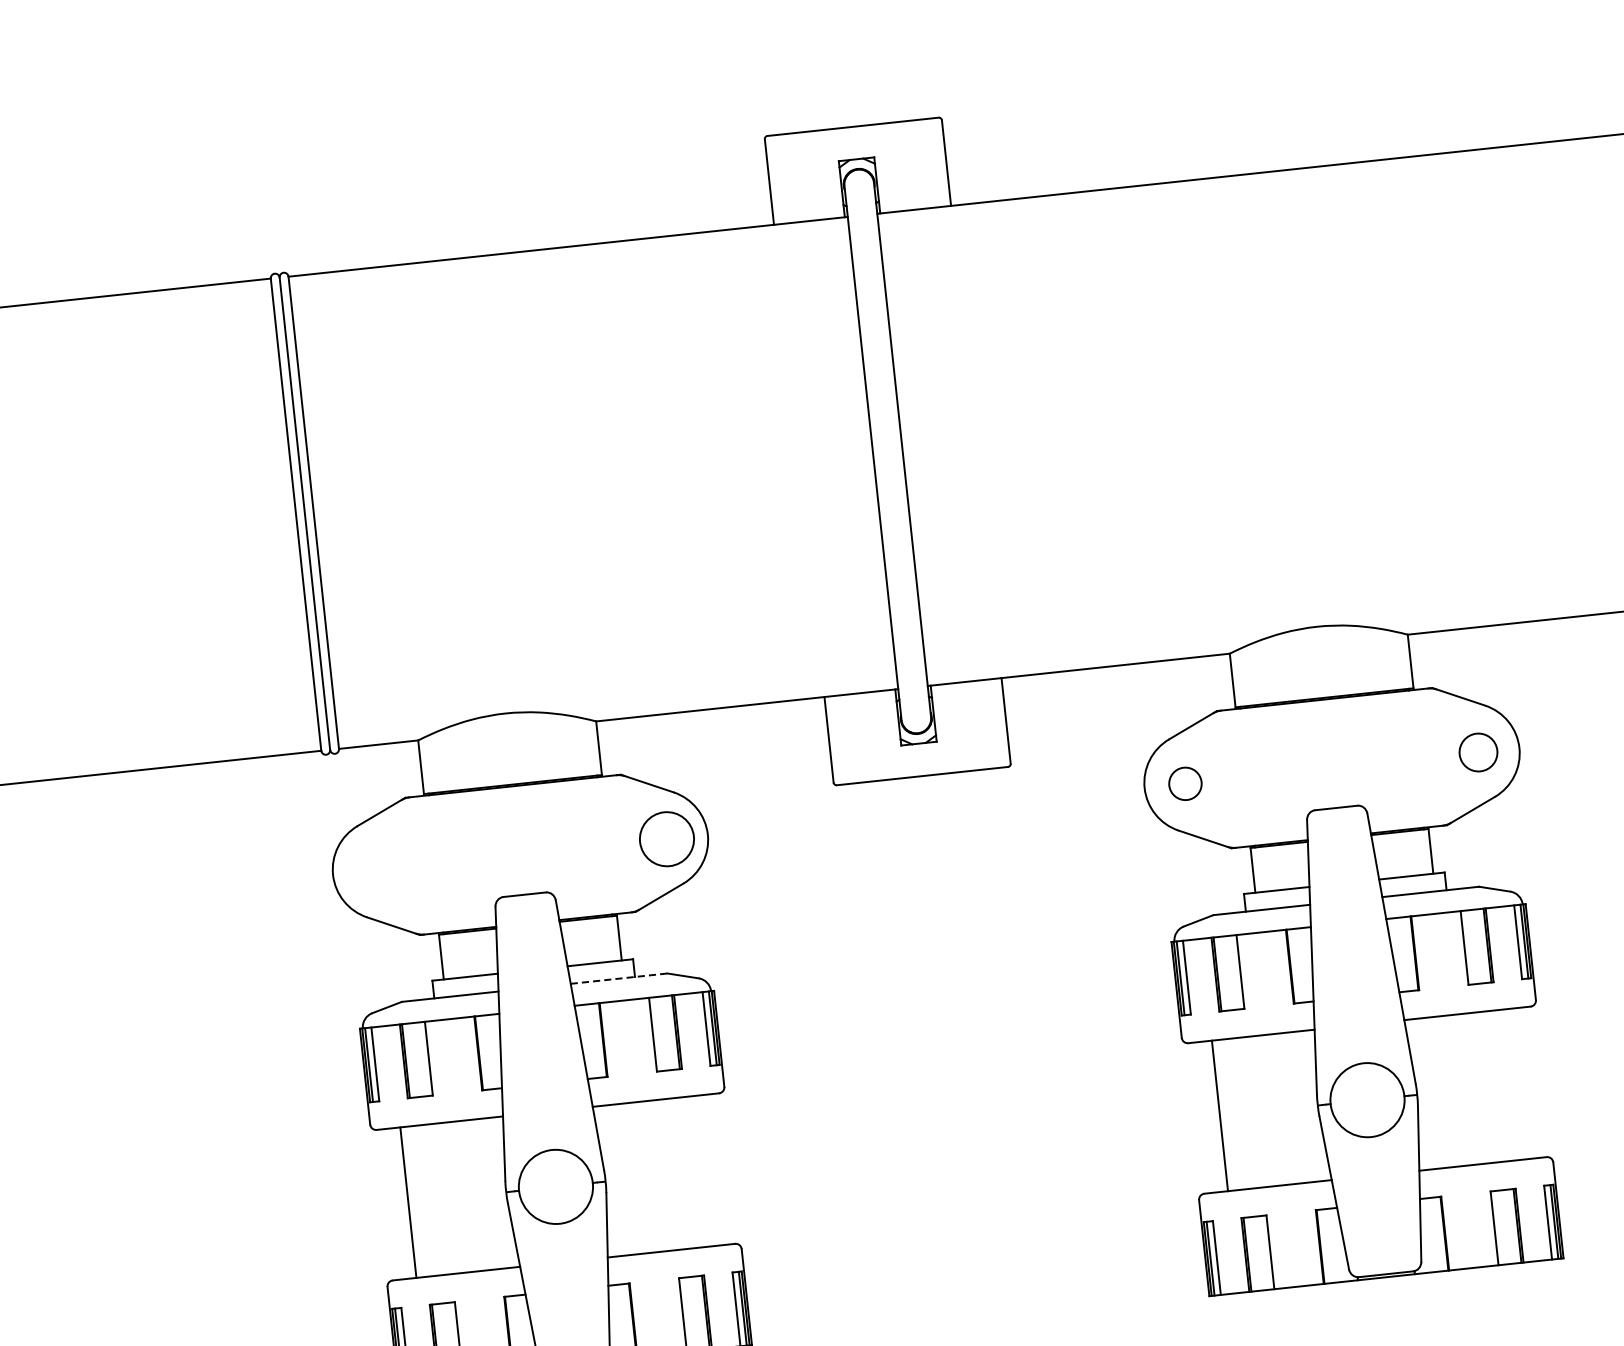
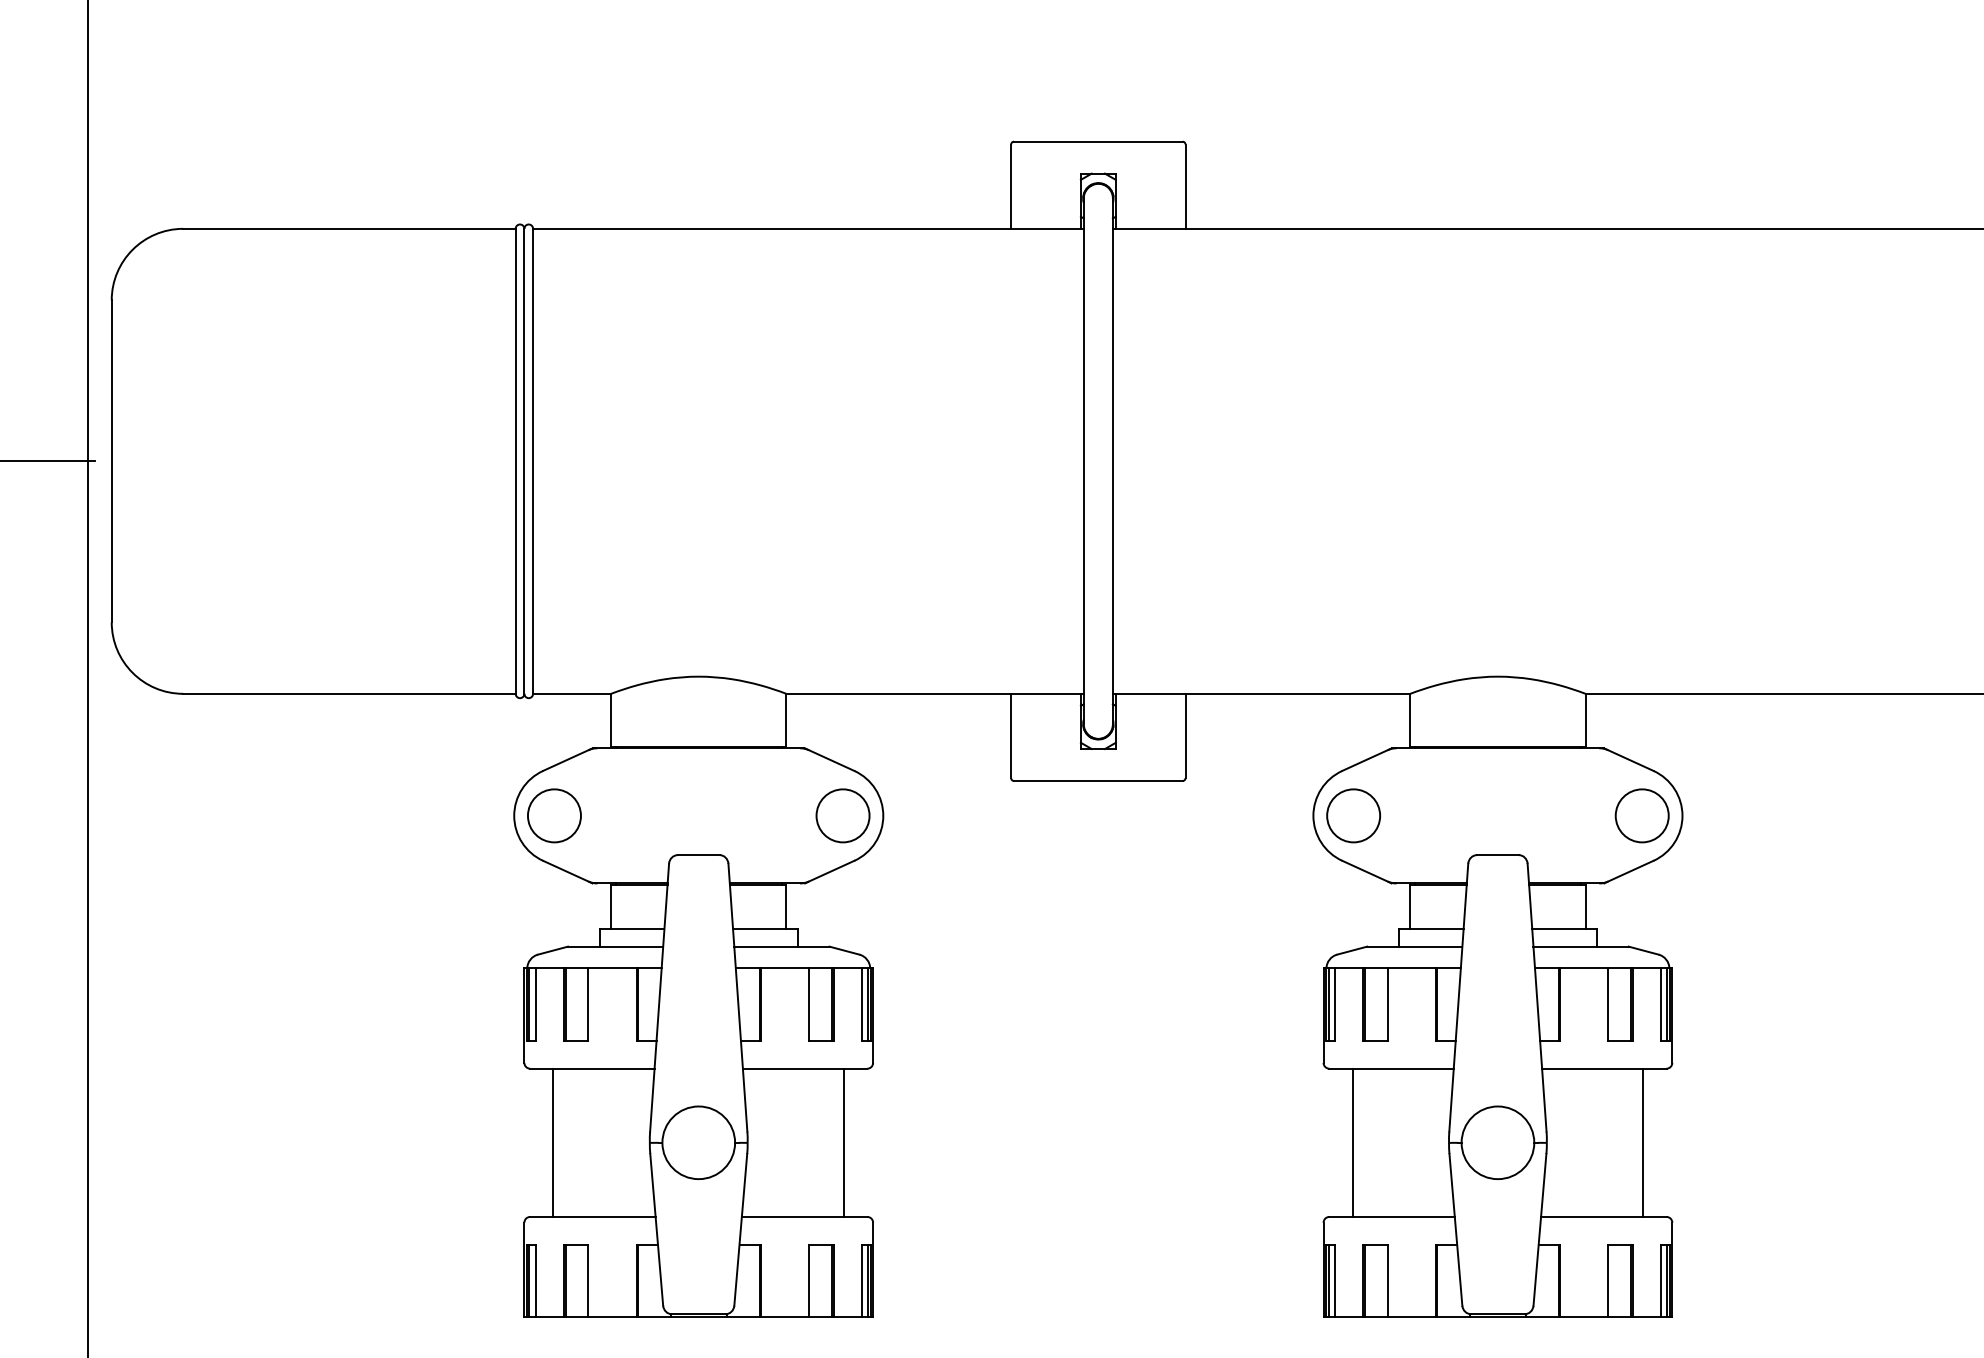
circle: (1477, 752) -> (1641, 815), size x1.43
circle: (1185, 783) -> (1353, 815), size x1.67
circle: (373, 870) -> (554, 815), added
line: (618, 978) -> (781, 946), dashed -> solid
line: (1515, 1084) -> (1643, 1142), added
line: (703, 1170) -> (844, 1142), added

